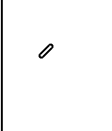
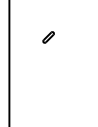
part: (45, 51) -> (48, 37), moved

